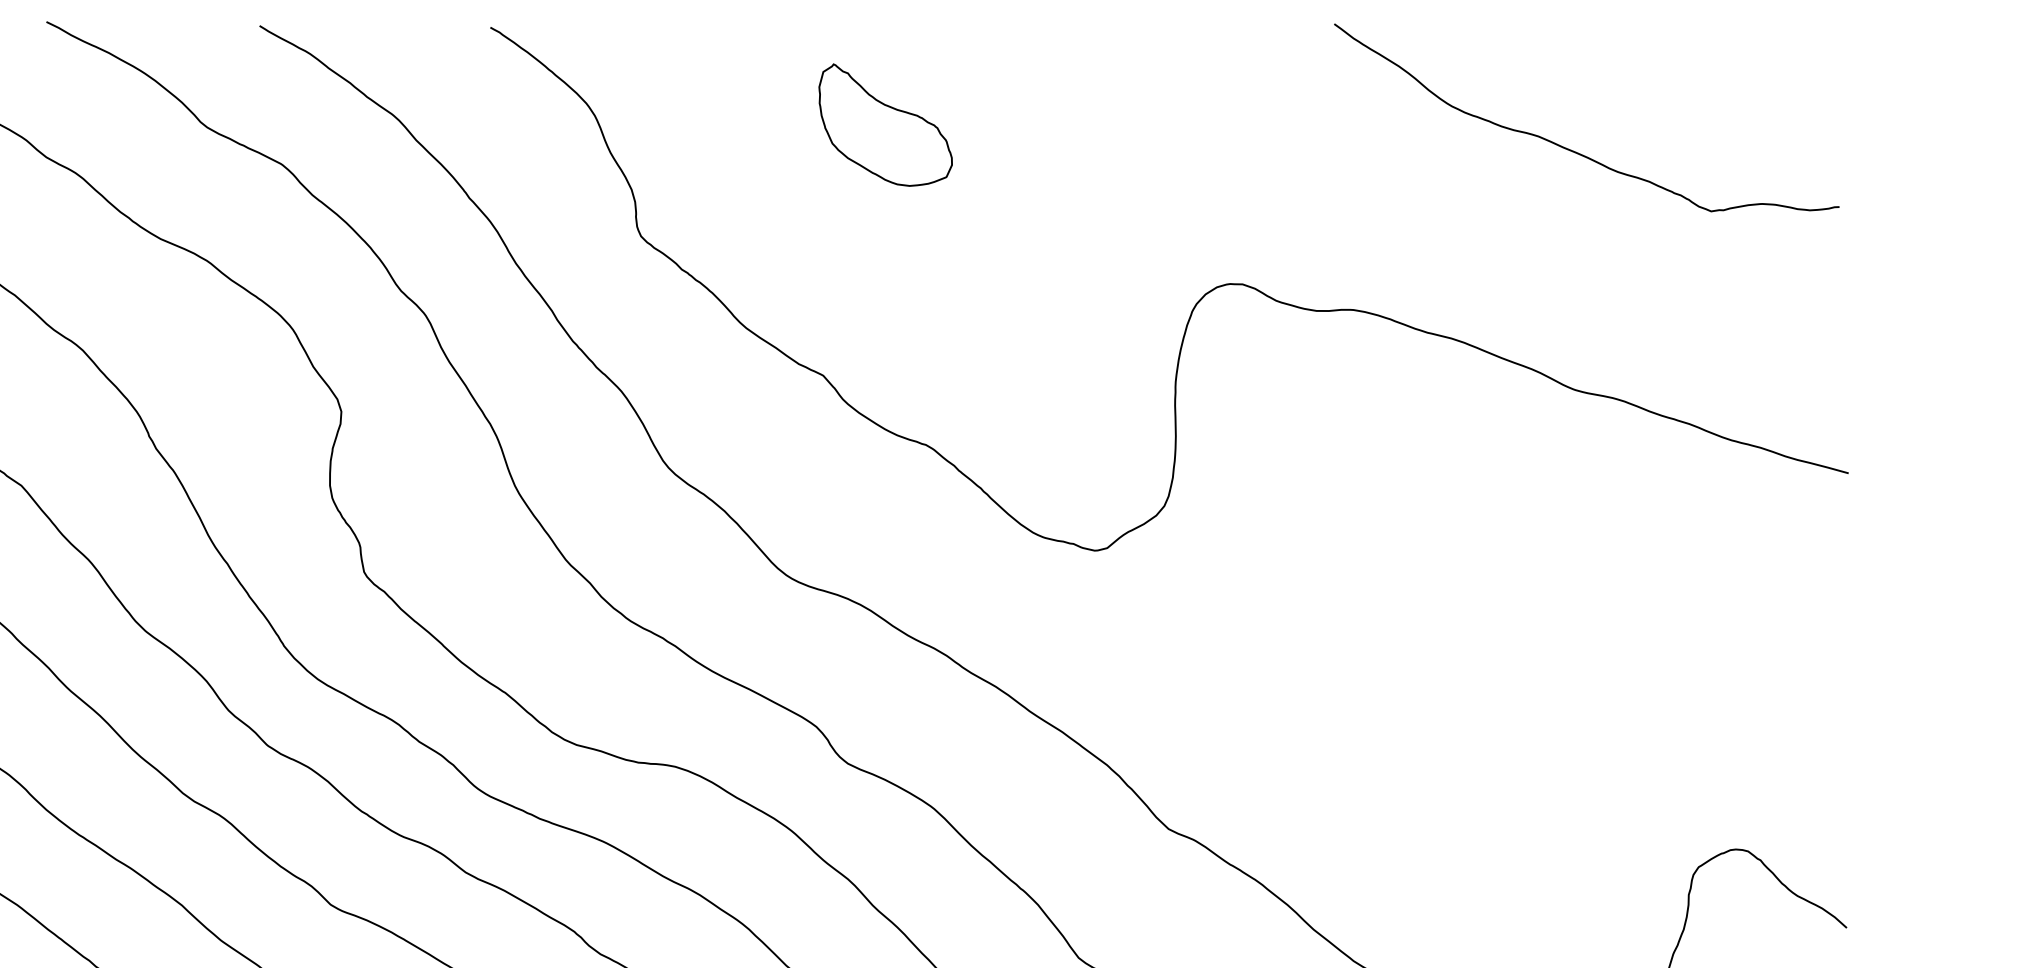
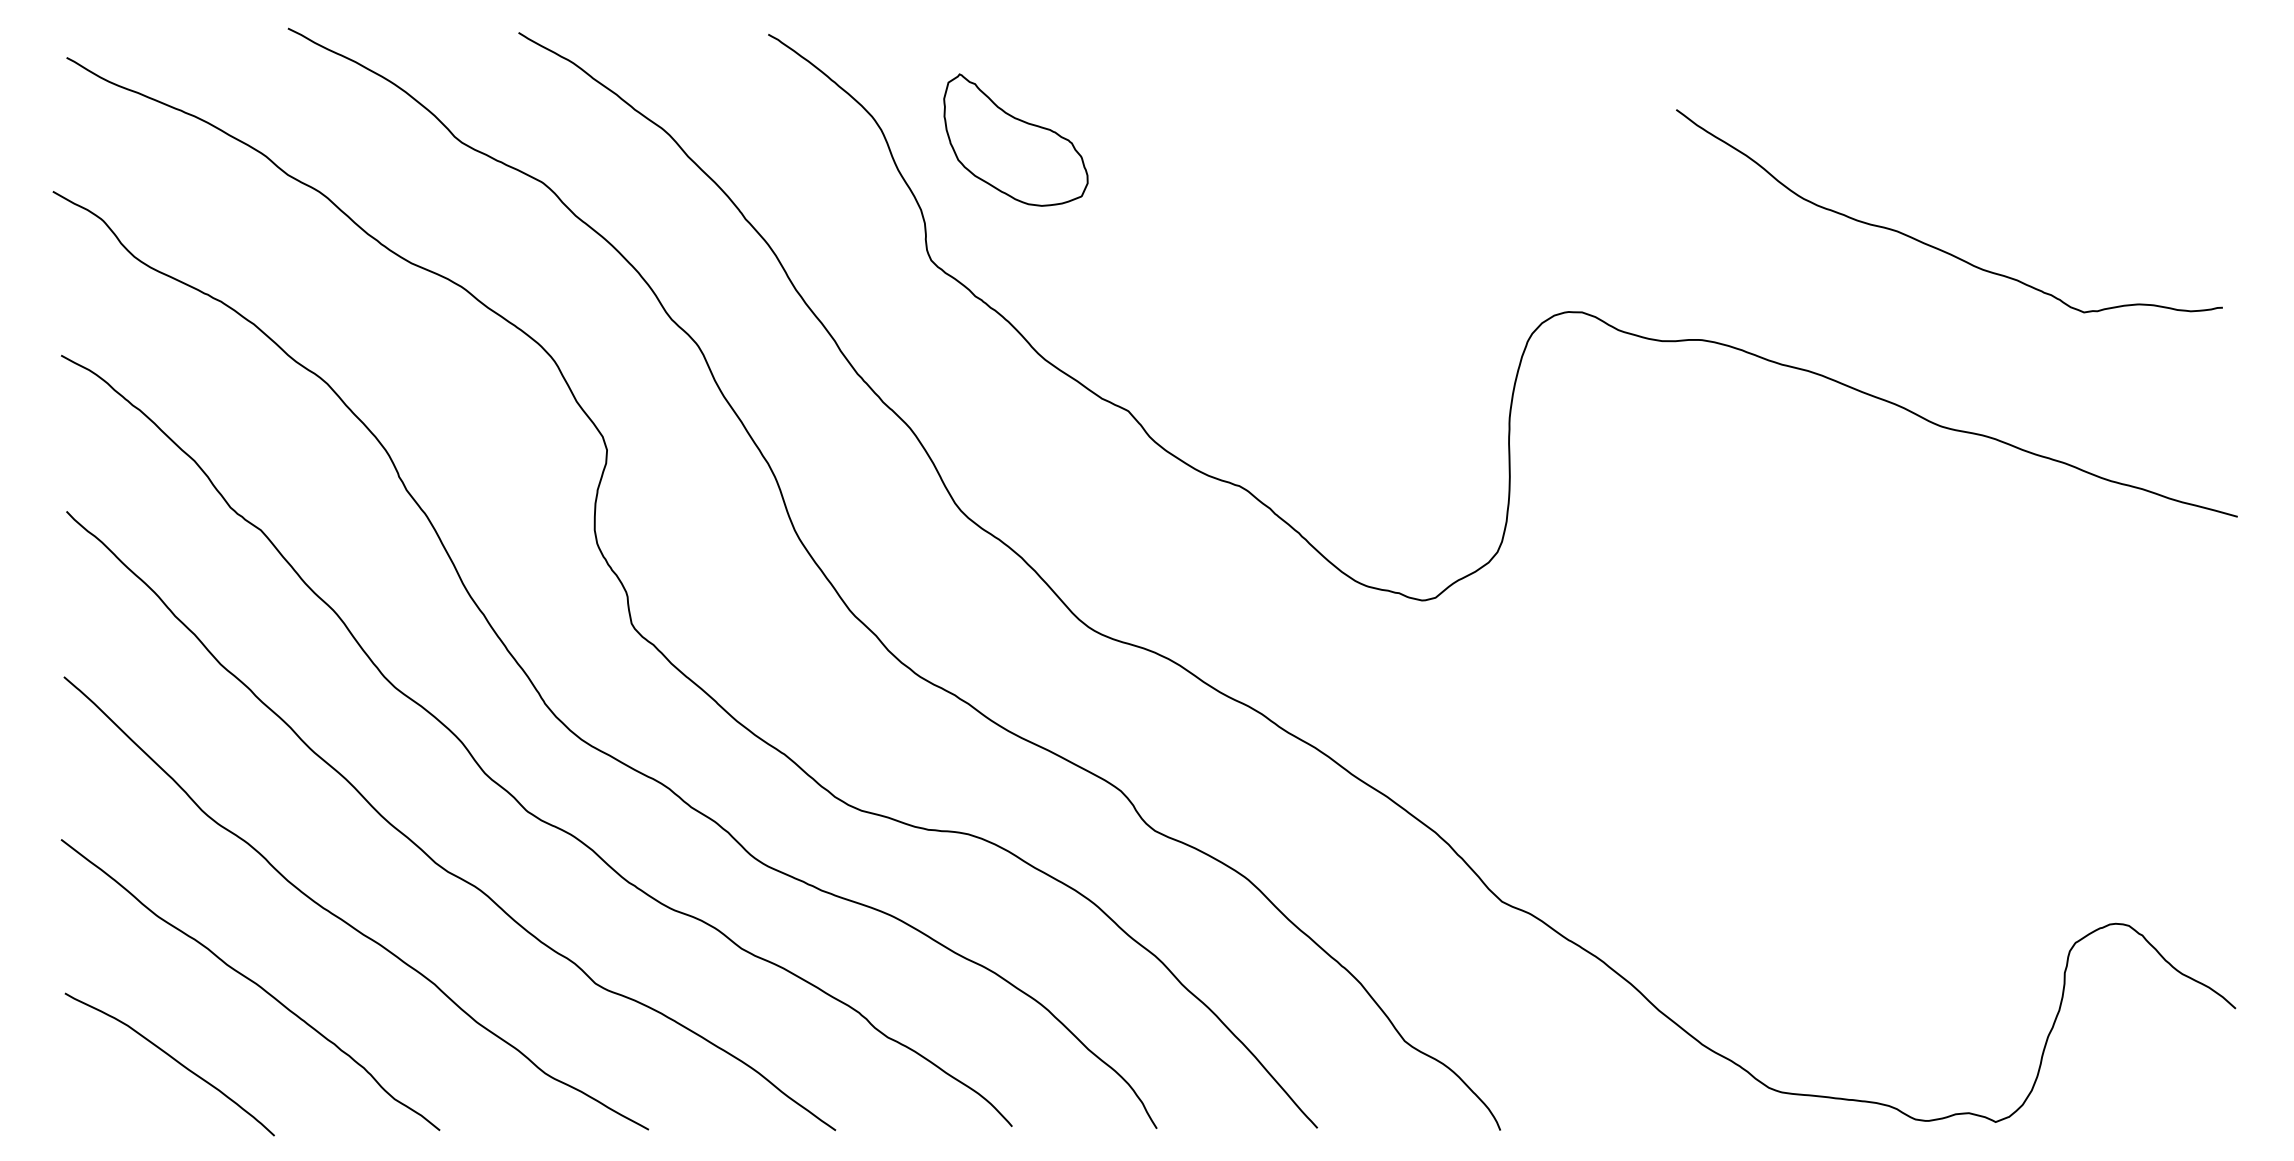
part: (885, 124) -> (1015, 139), moved
curve: (1575, 151) -> (1937, 247), moved

